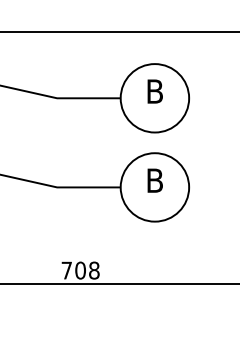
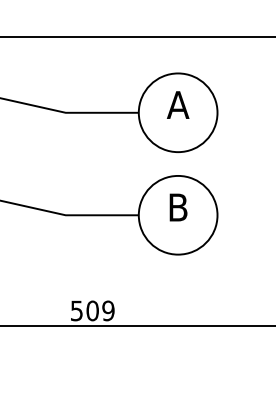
text: (154, 91) -> (177, 104), B -> A
text: (80, 270) -> (92, 310), 708 -> 509

